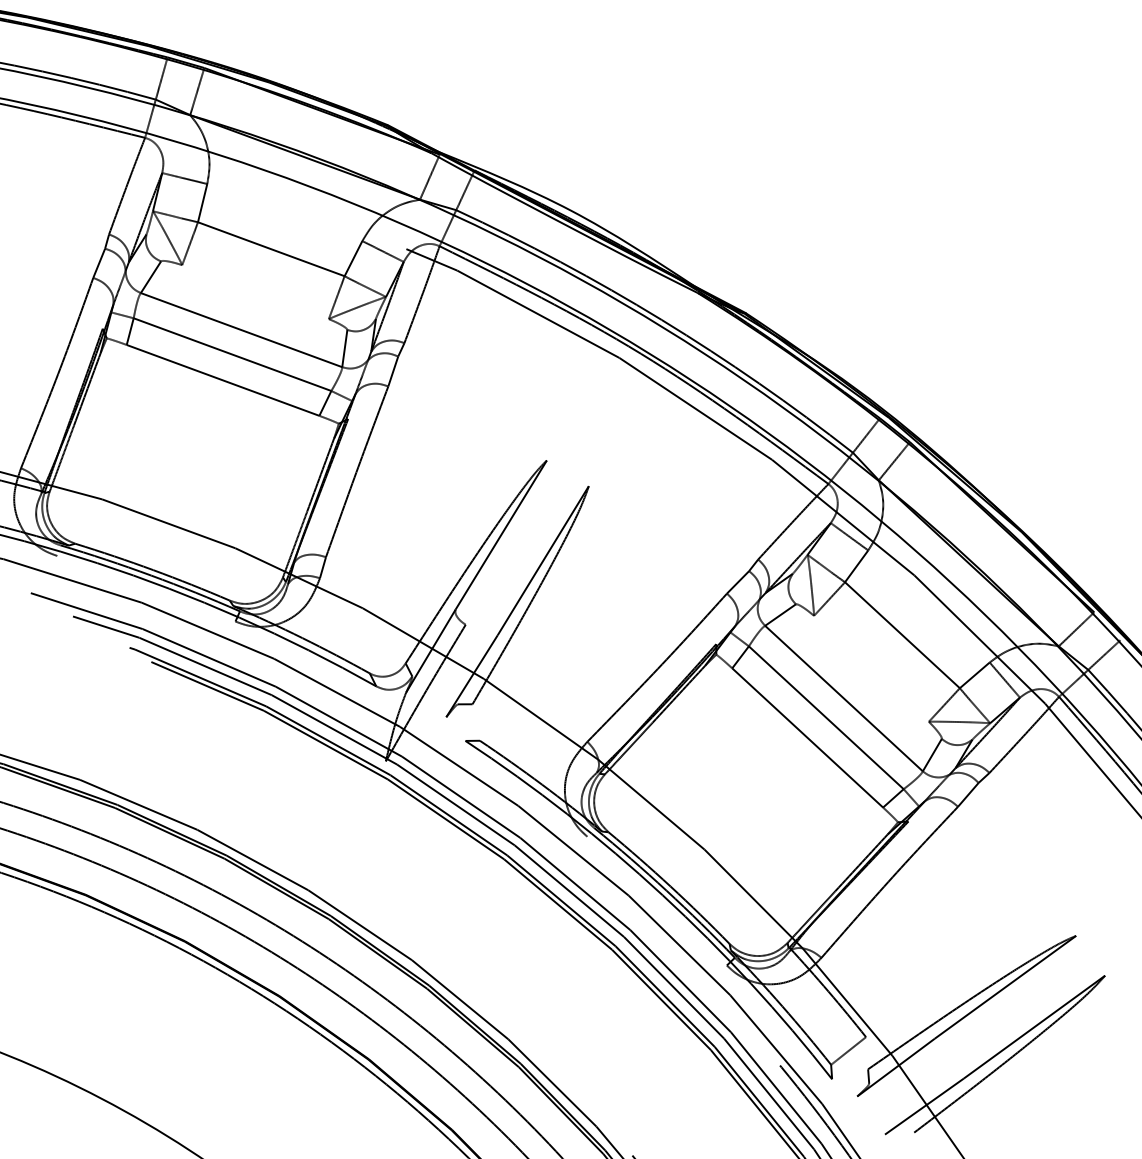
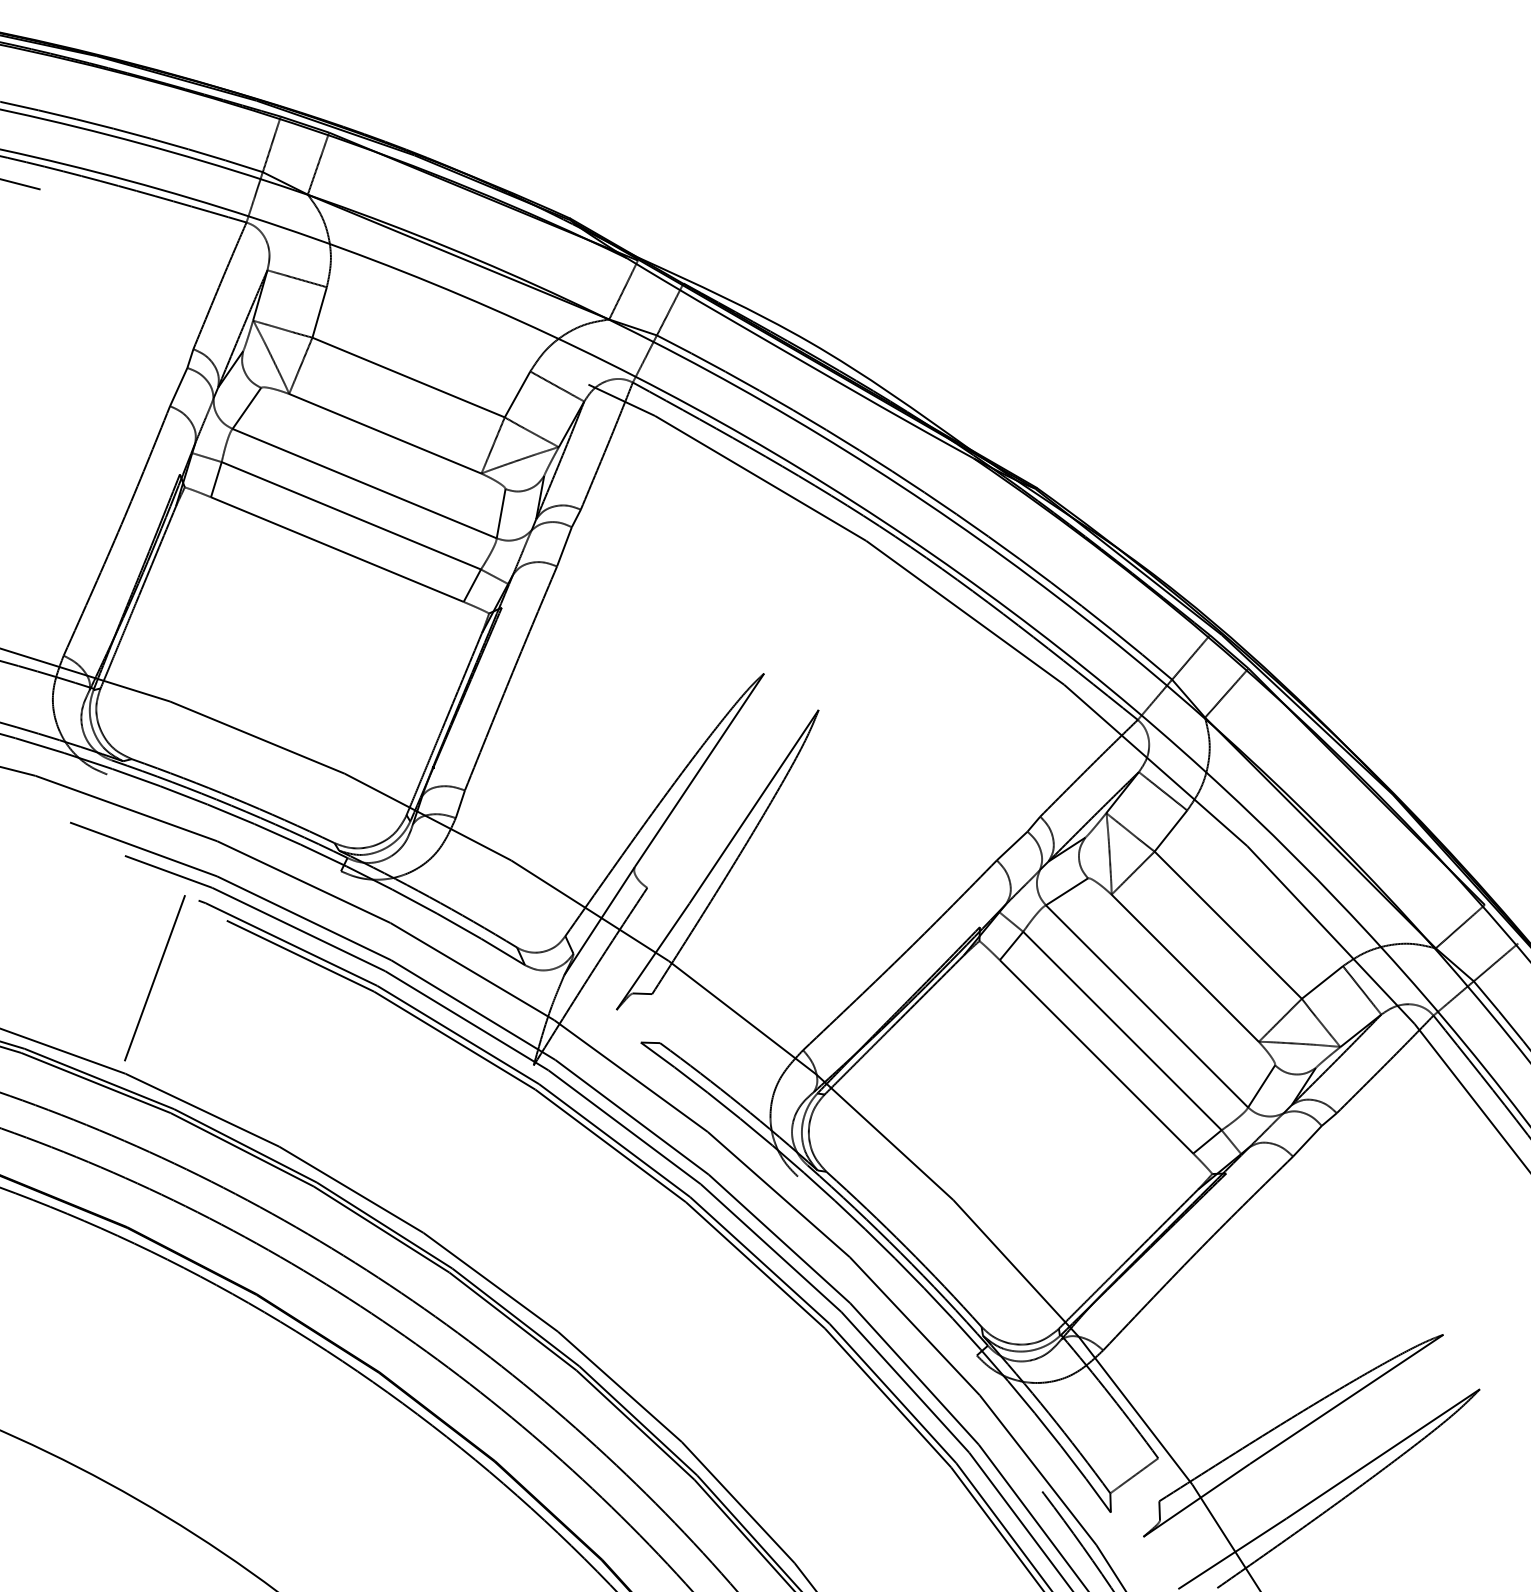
line: (255, 291) -> (385, 433), added
line: (870, 668) -> (1184, 967), added
line: (98, 707) -> (154, 978), added

